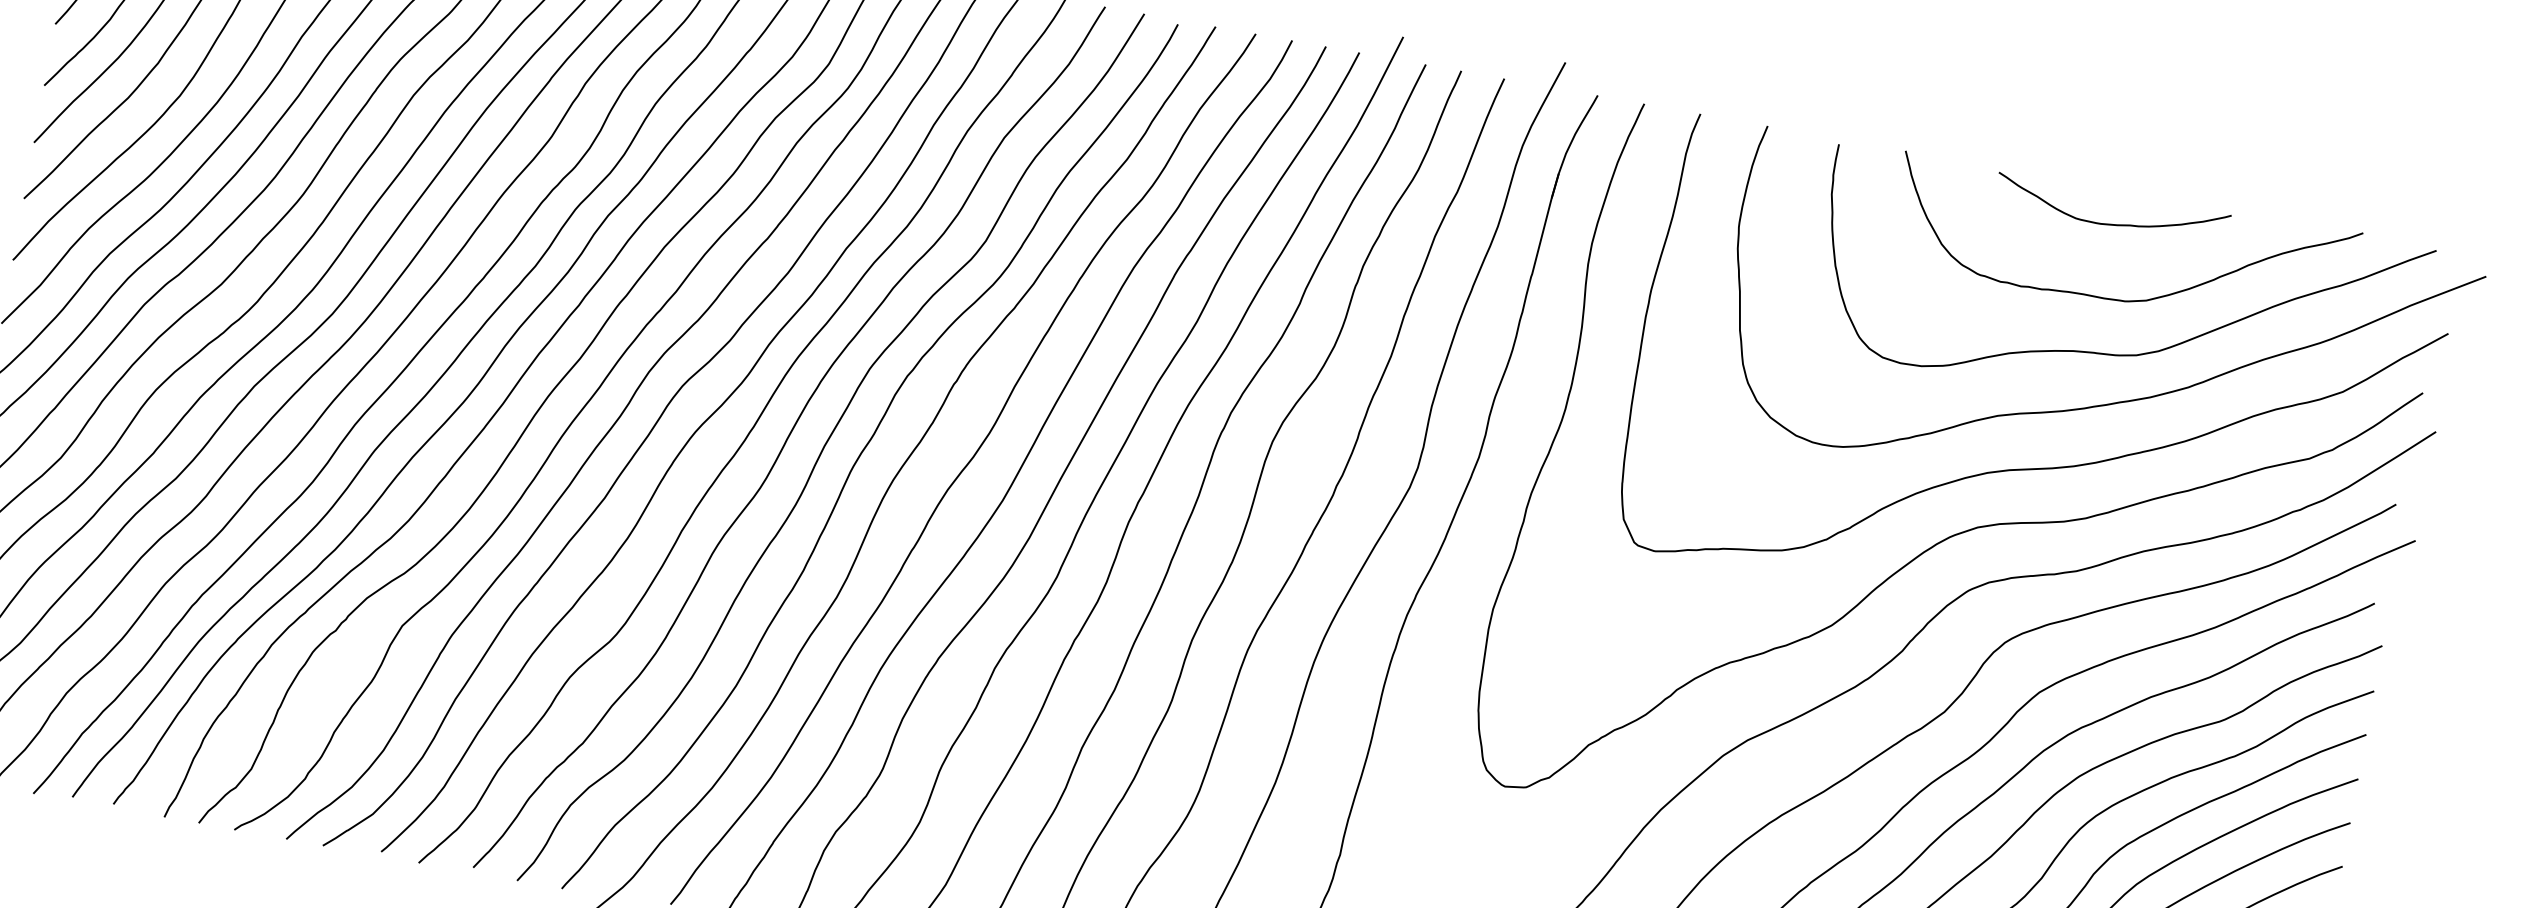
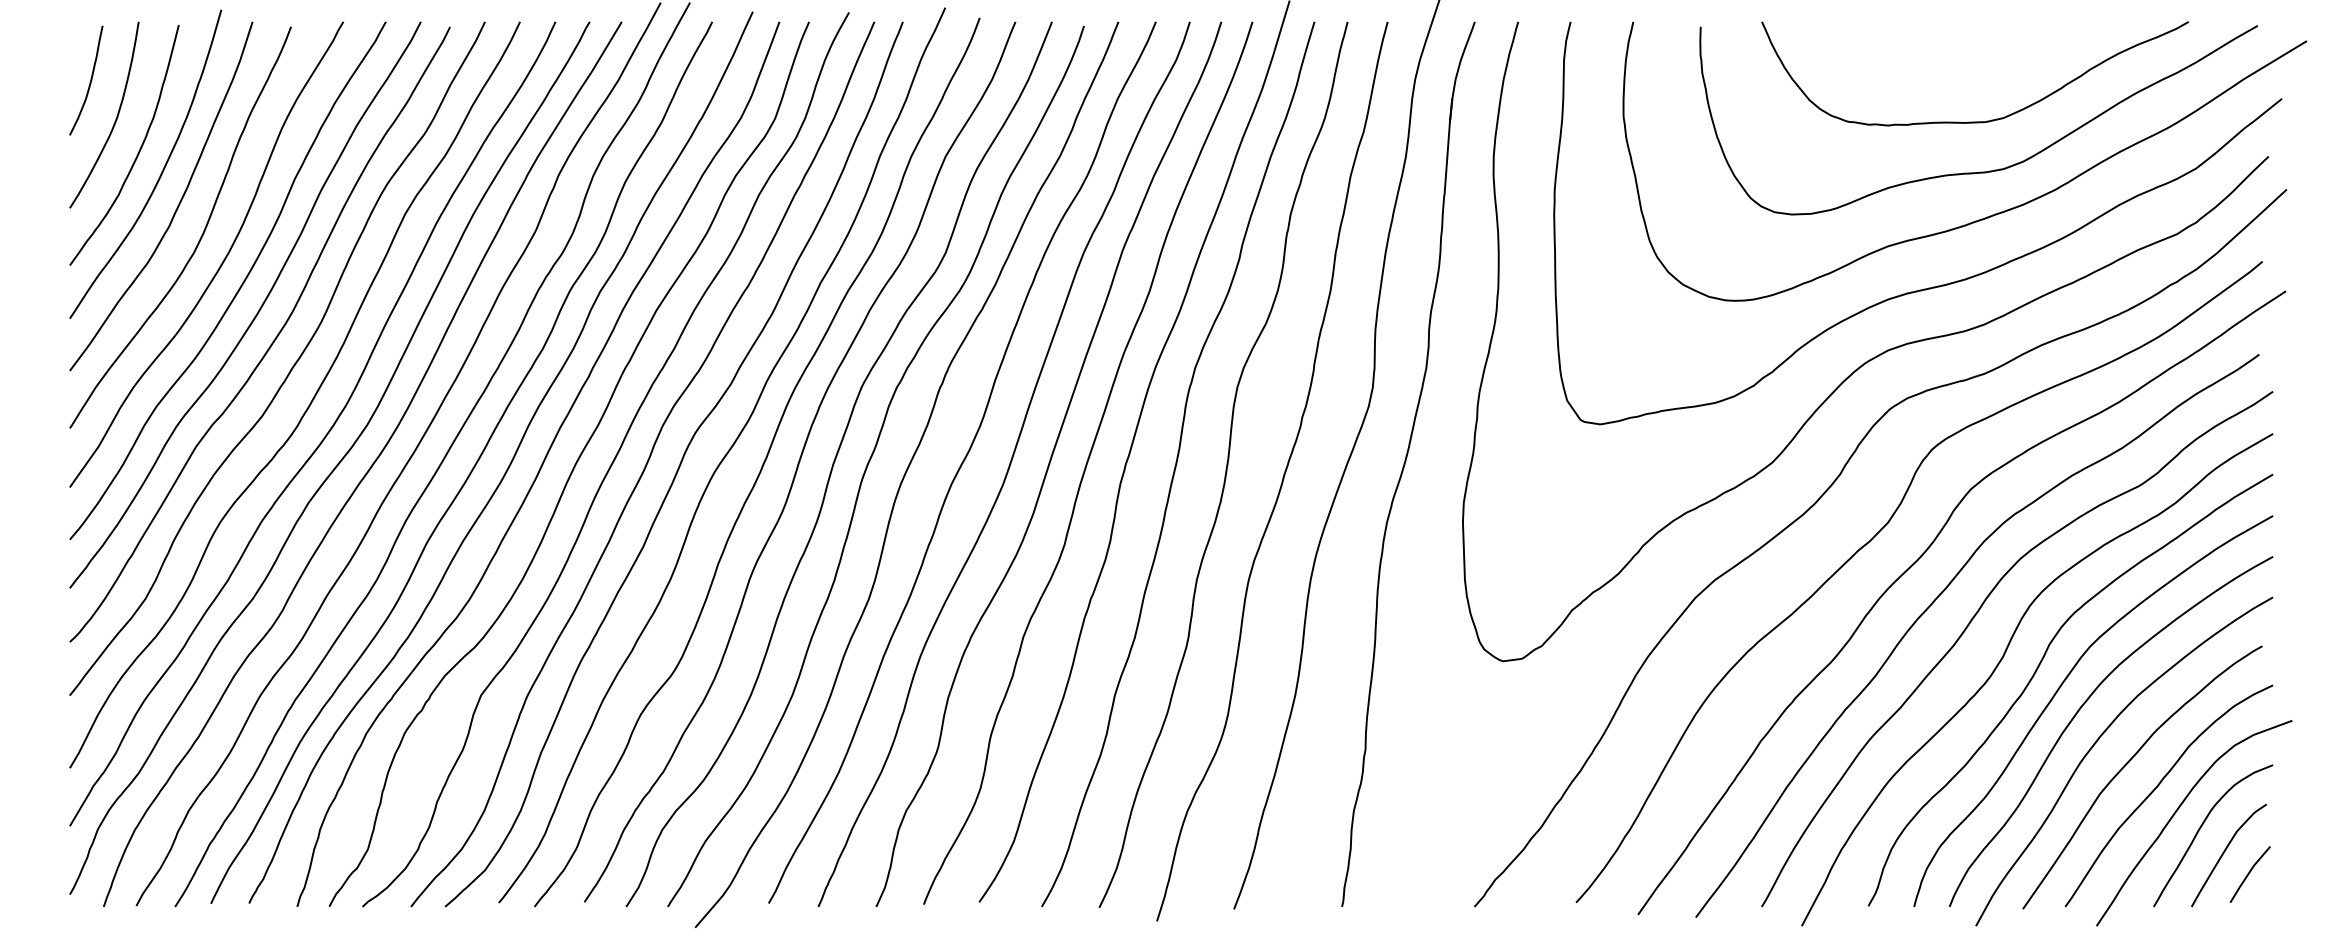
curve: (2110, 223) -> (1958, 54), removed

